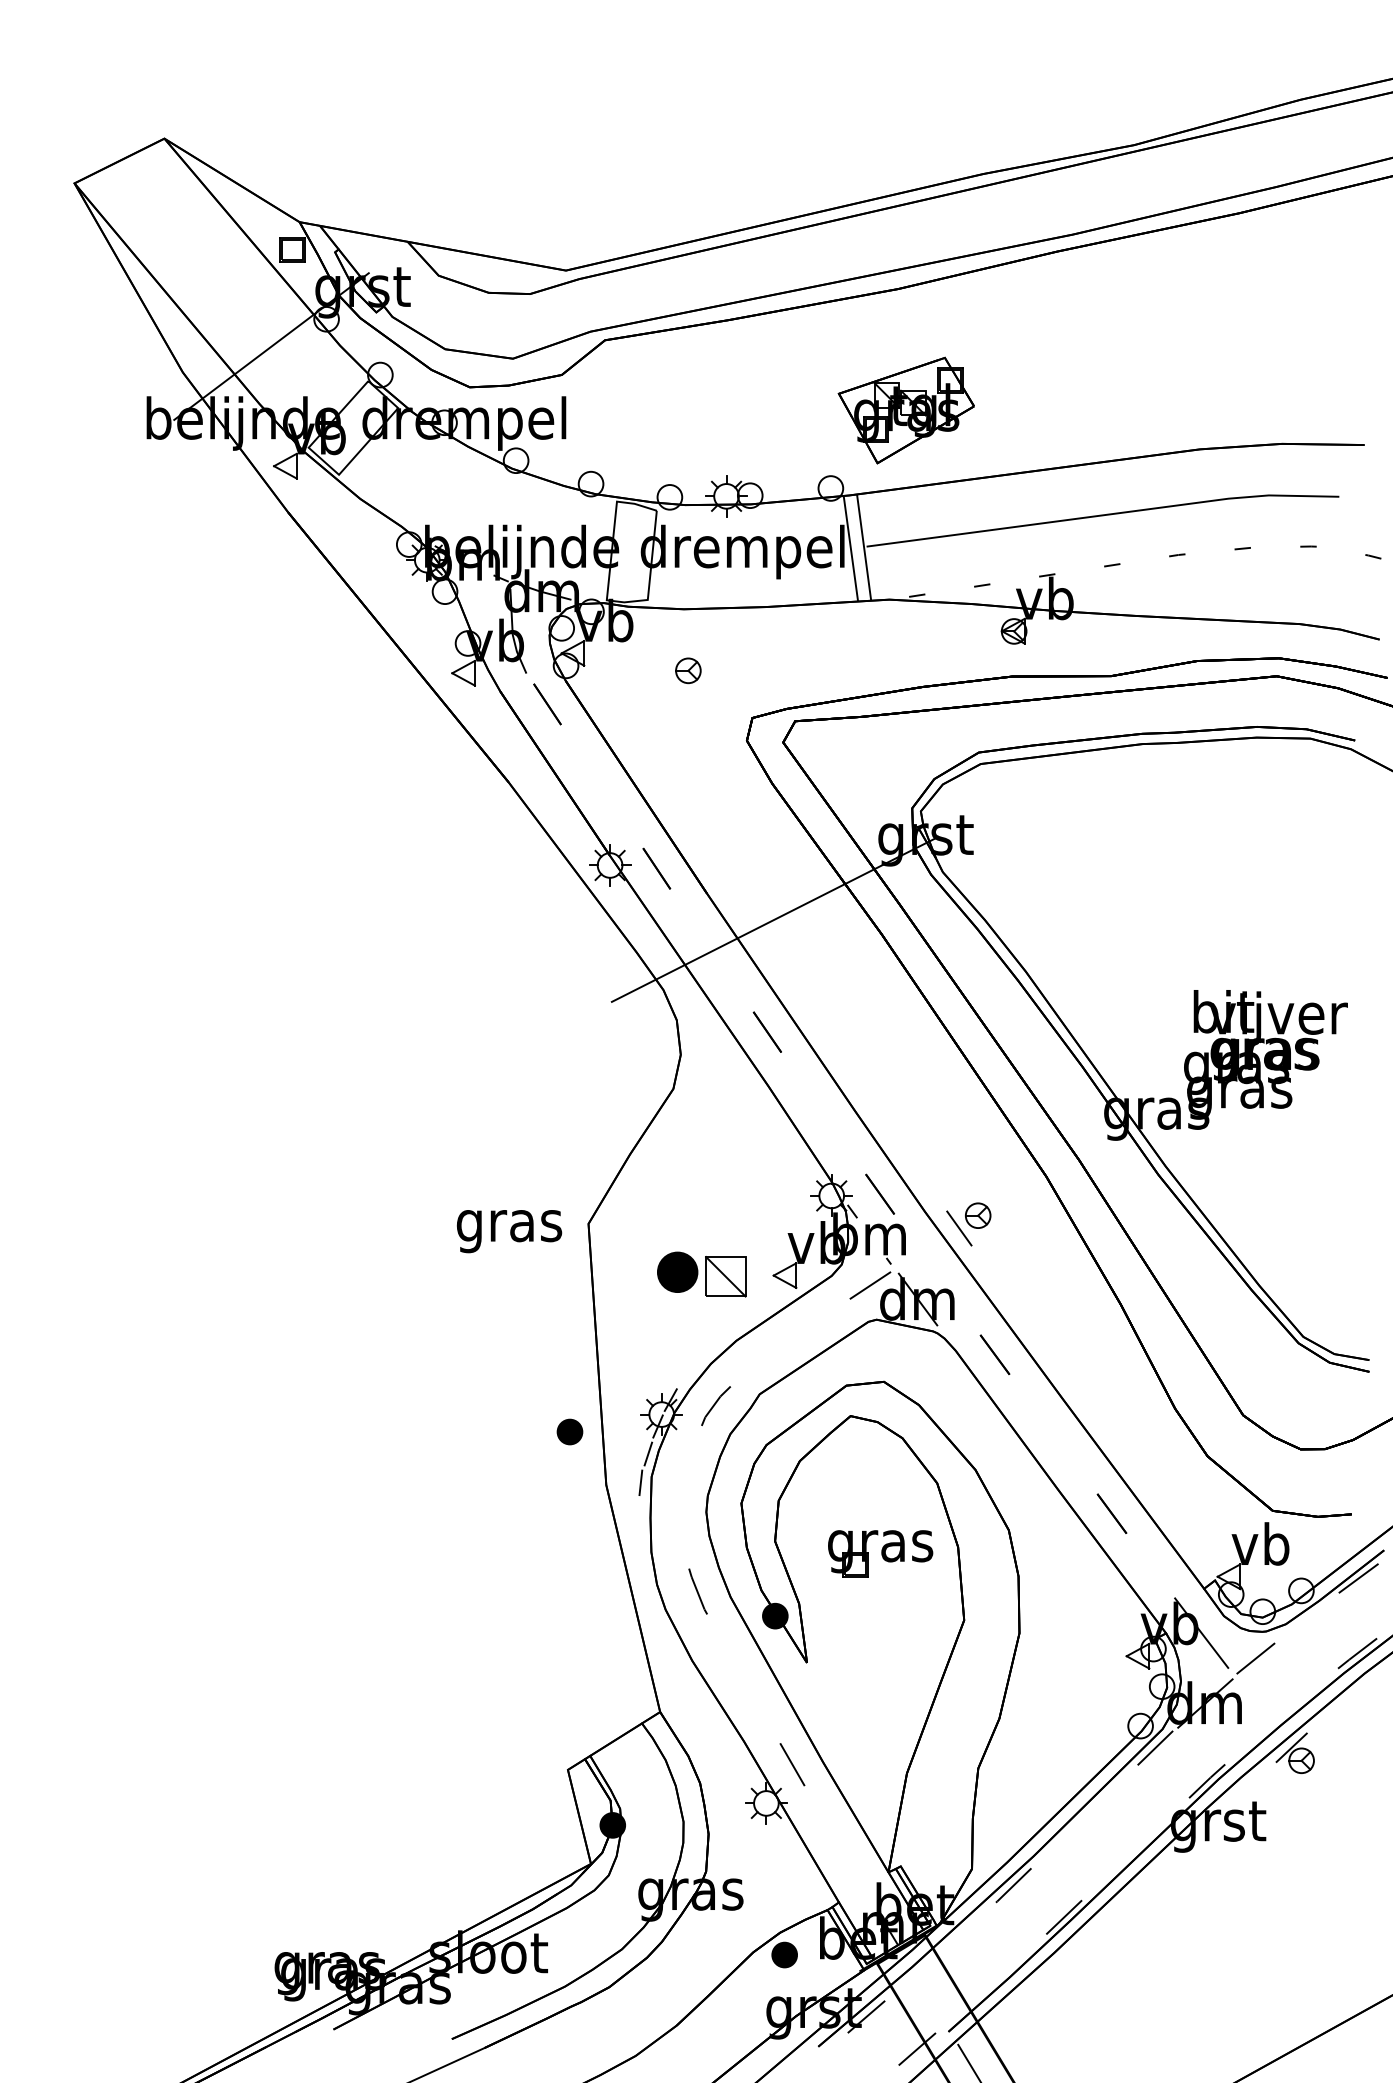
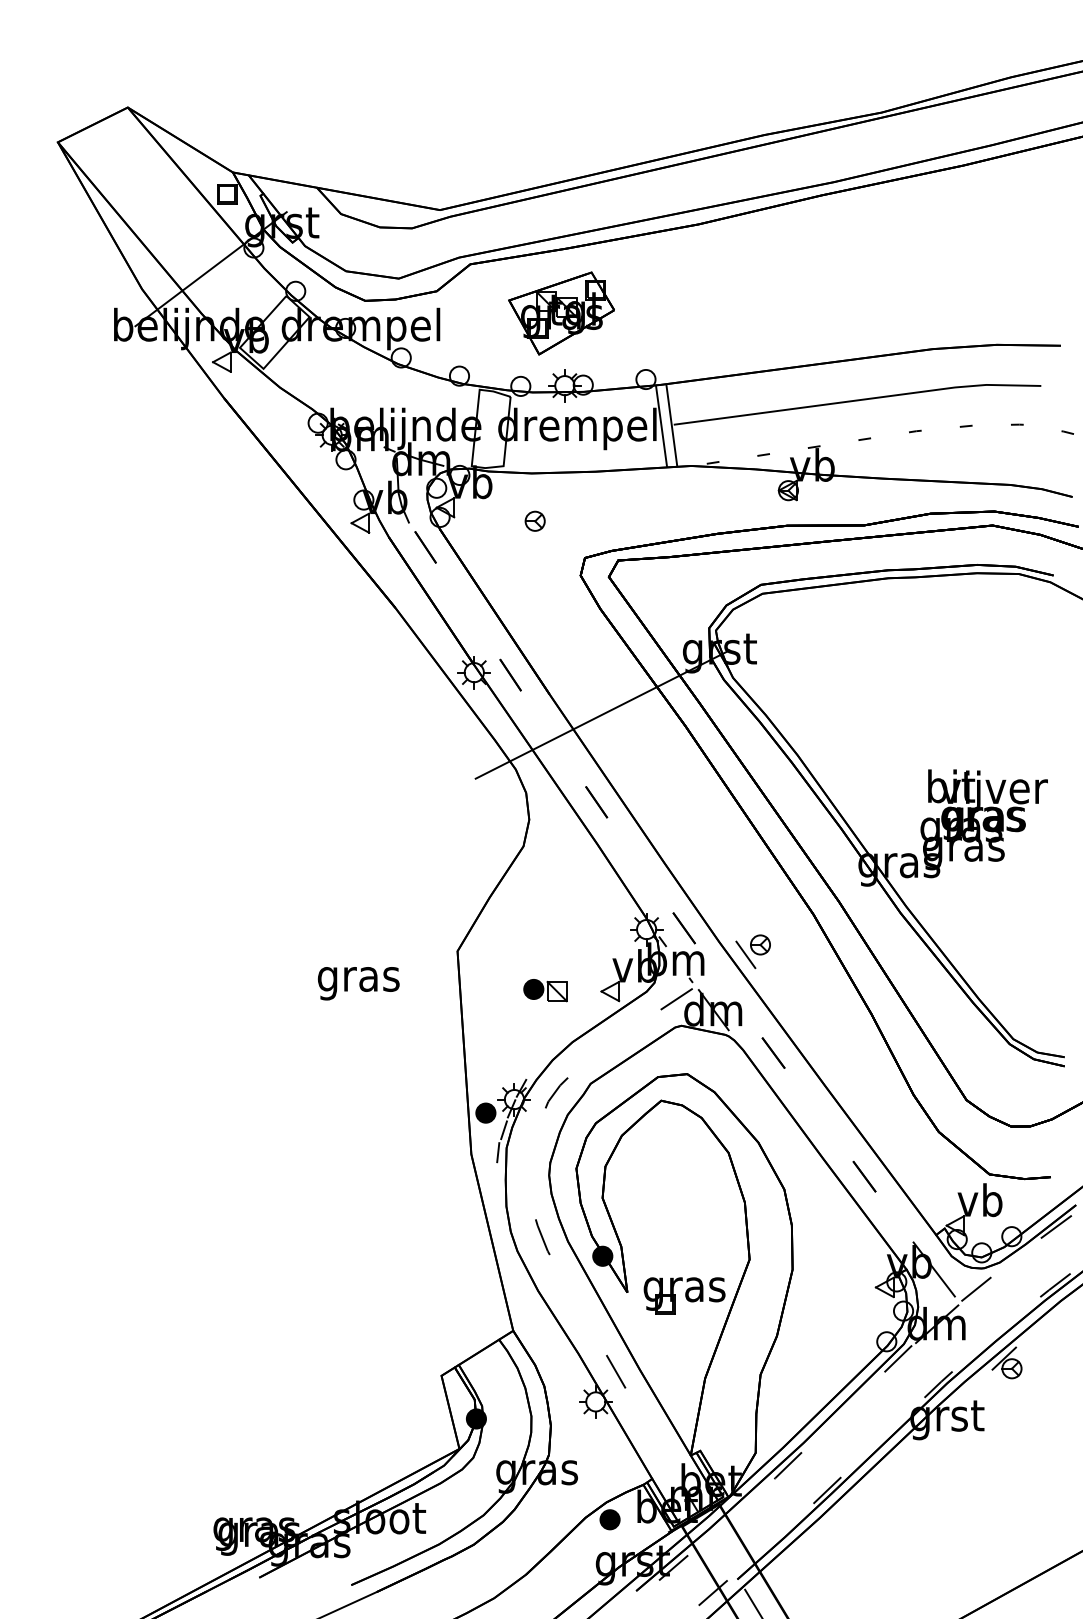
part: (905, 410) -> (560, 313), moved
text: (509, 1231) -> (358, 983), moved
part: (701, 1273) -> (545, 989), size x0.62
part: (569, 1431) -> (485, 1112), moved
part: (880, 1553) -> (684, 1295), moved

